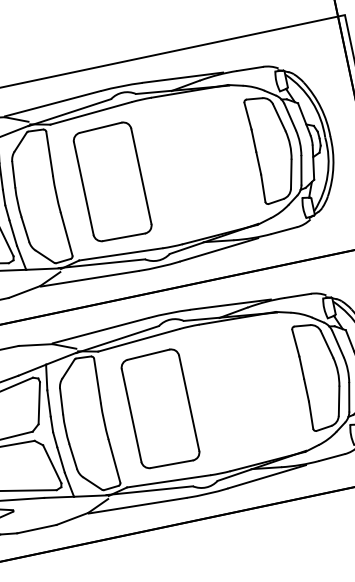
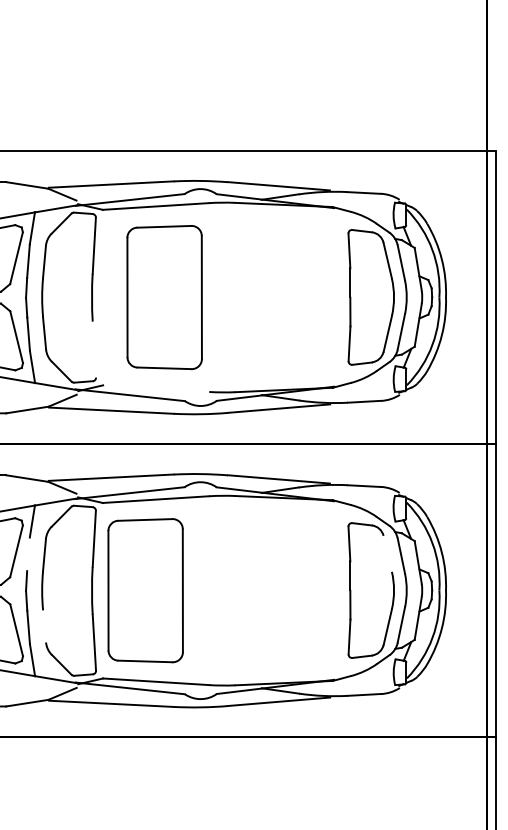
line: (66, 234) -> (94, 349), removed
line: (121, 254) -> (156, 388), removed
line: (326, 344) -> (387, 553), removed
line: (49, 403) -> (28, 554), removed
part: (160, 409) -> (145, 590), moved
line: (73, 456) -> (44, 626), removed

